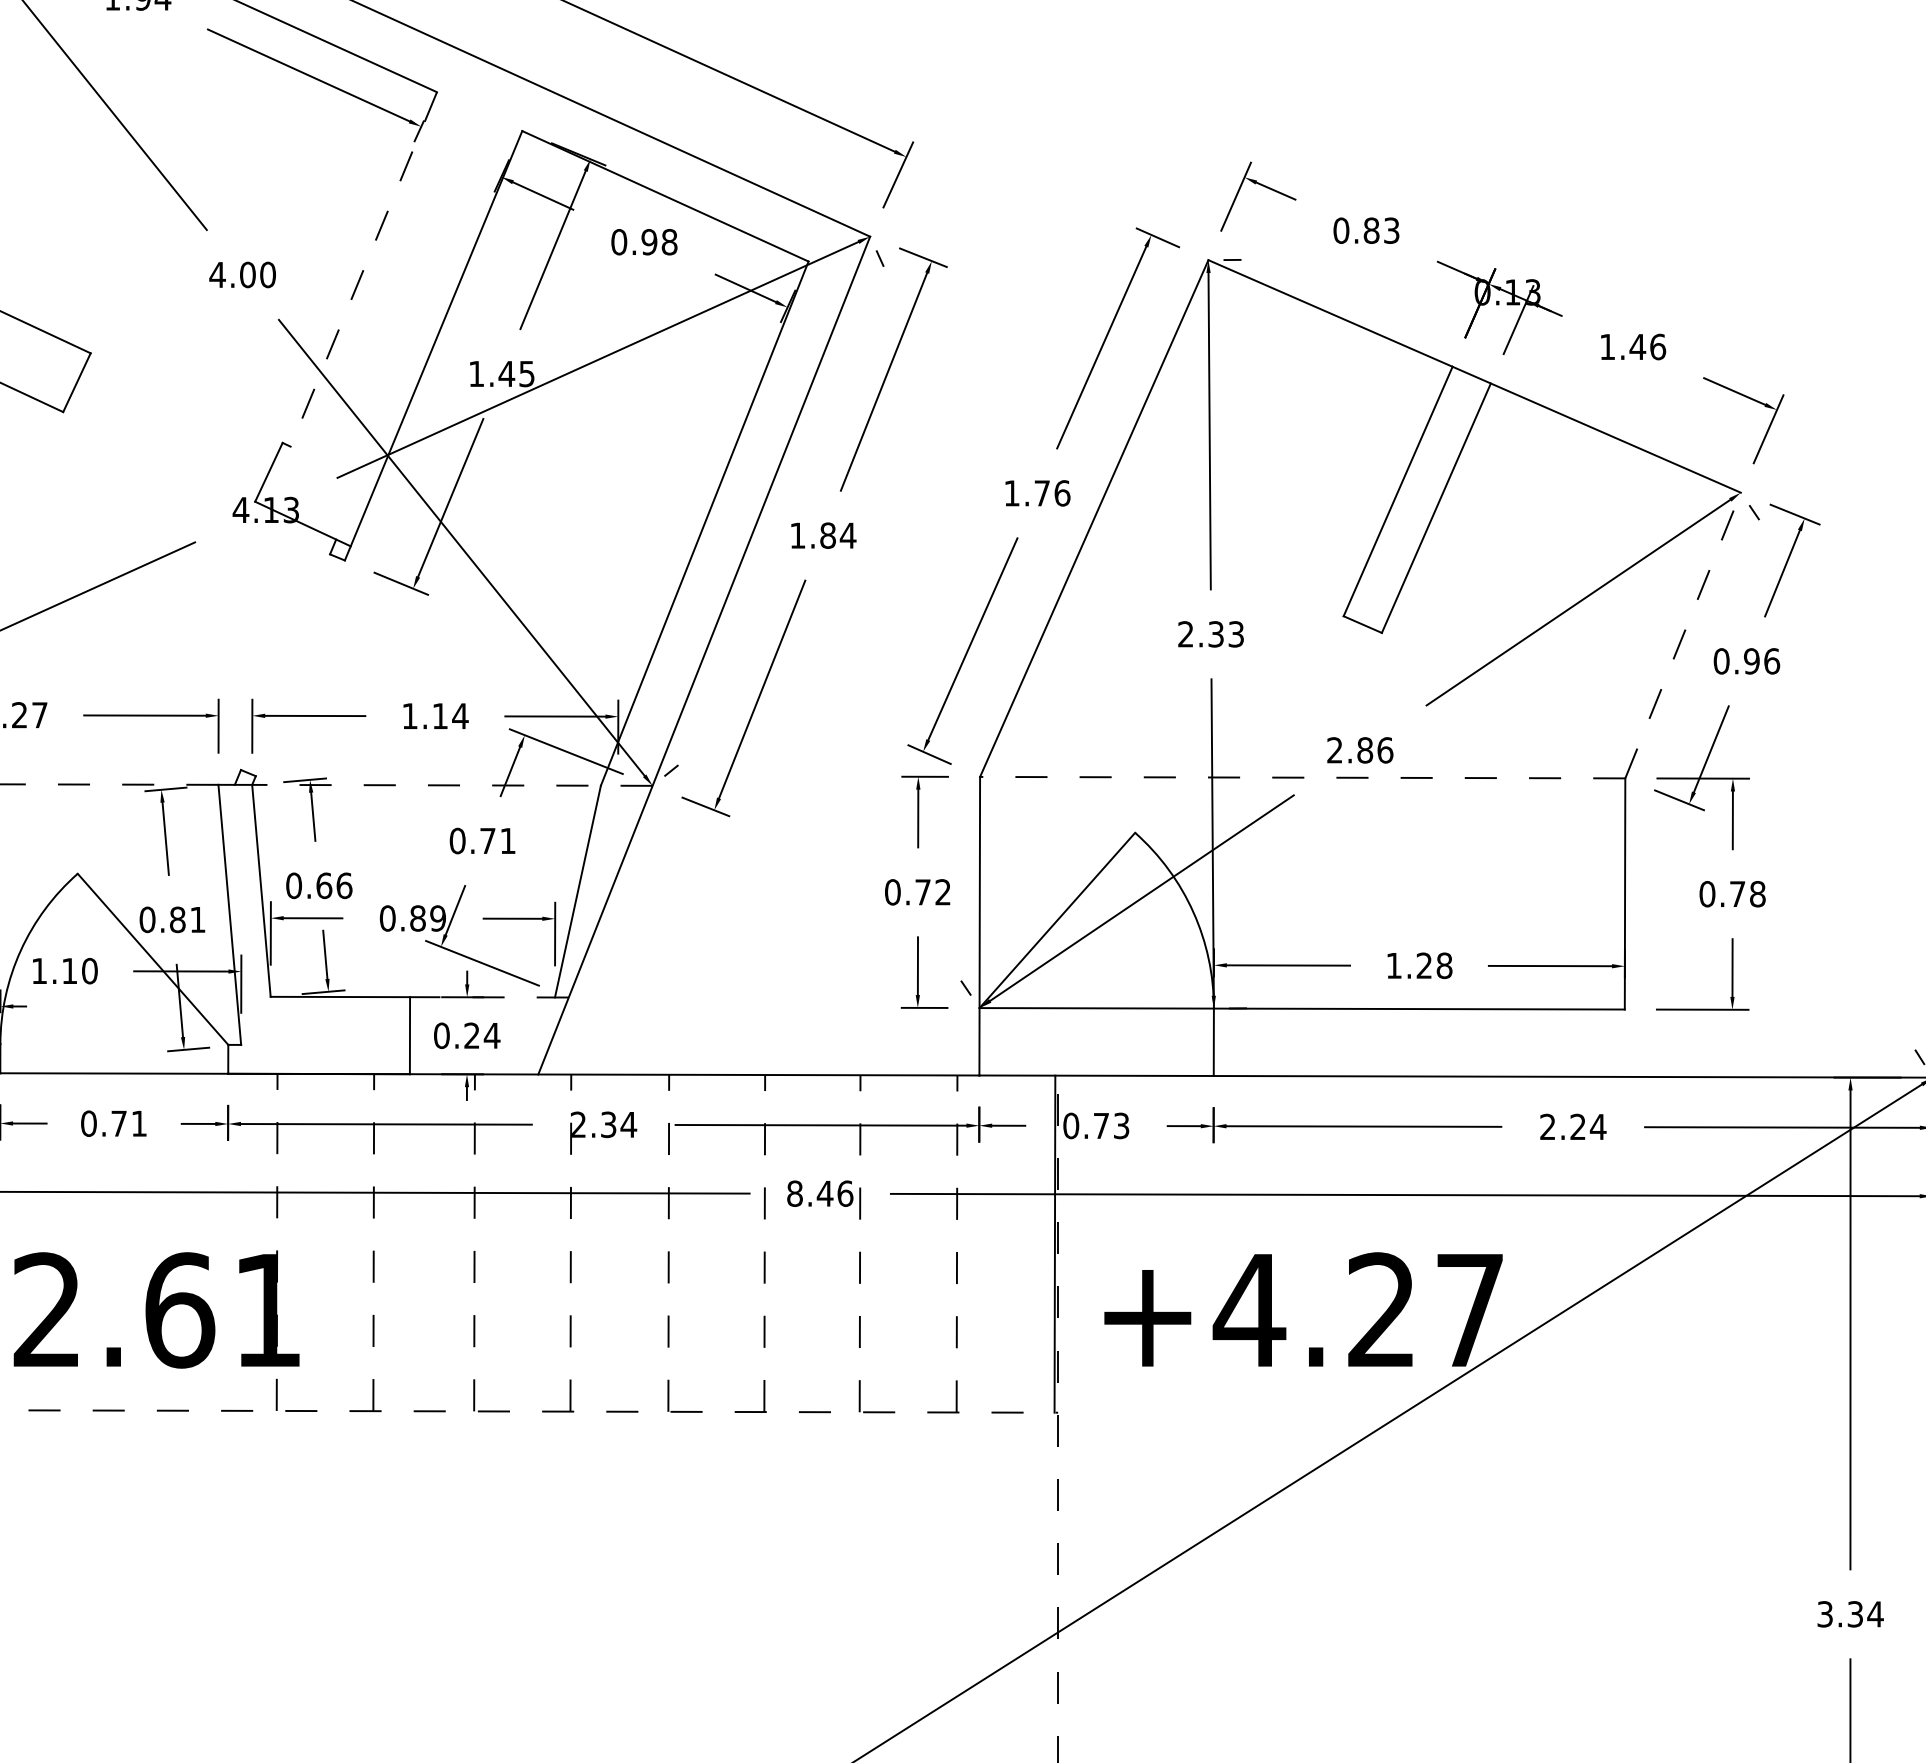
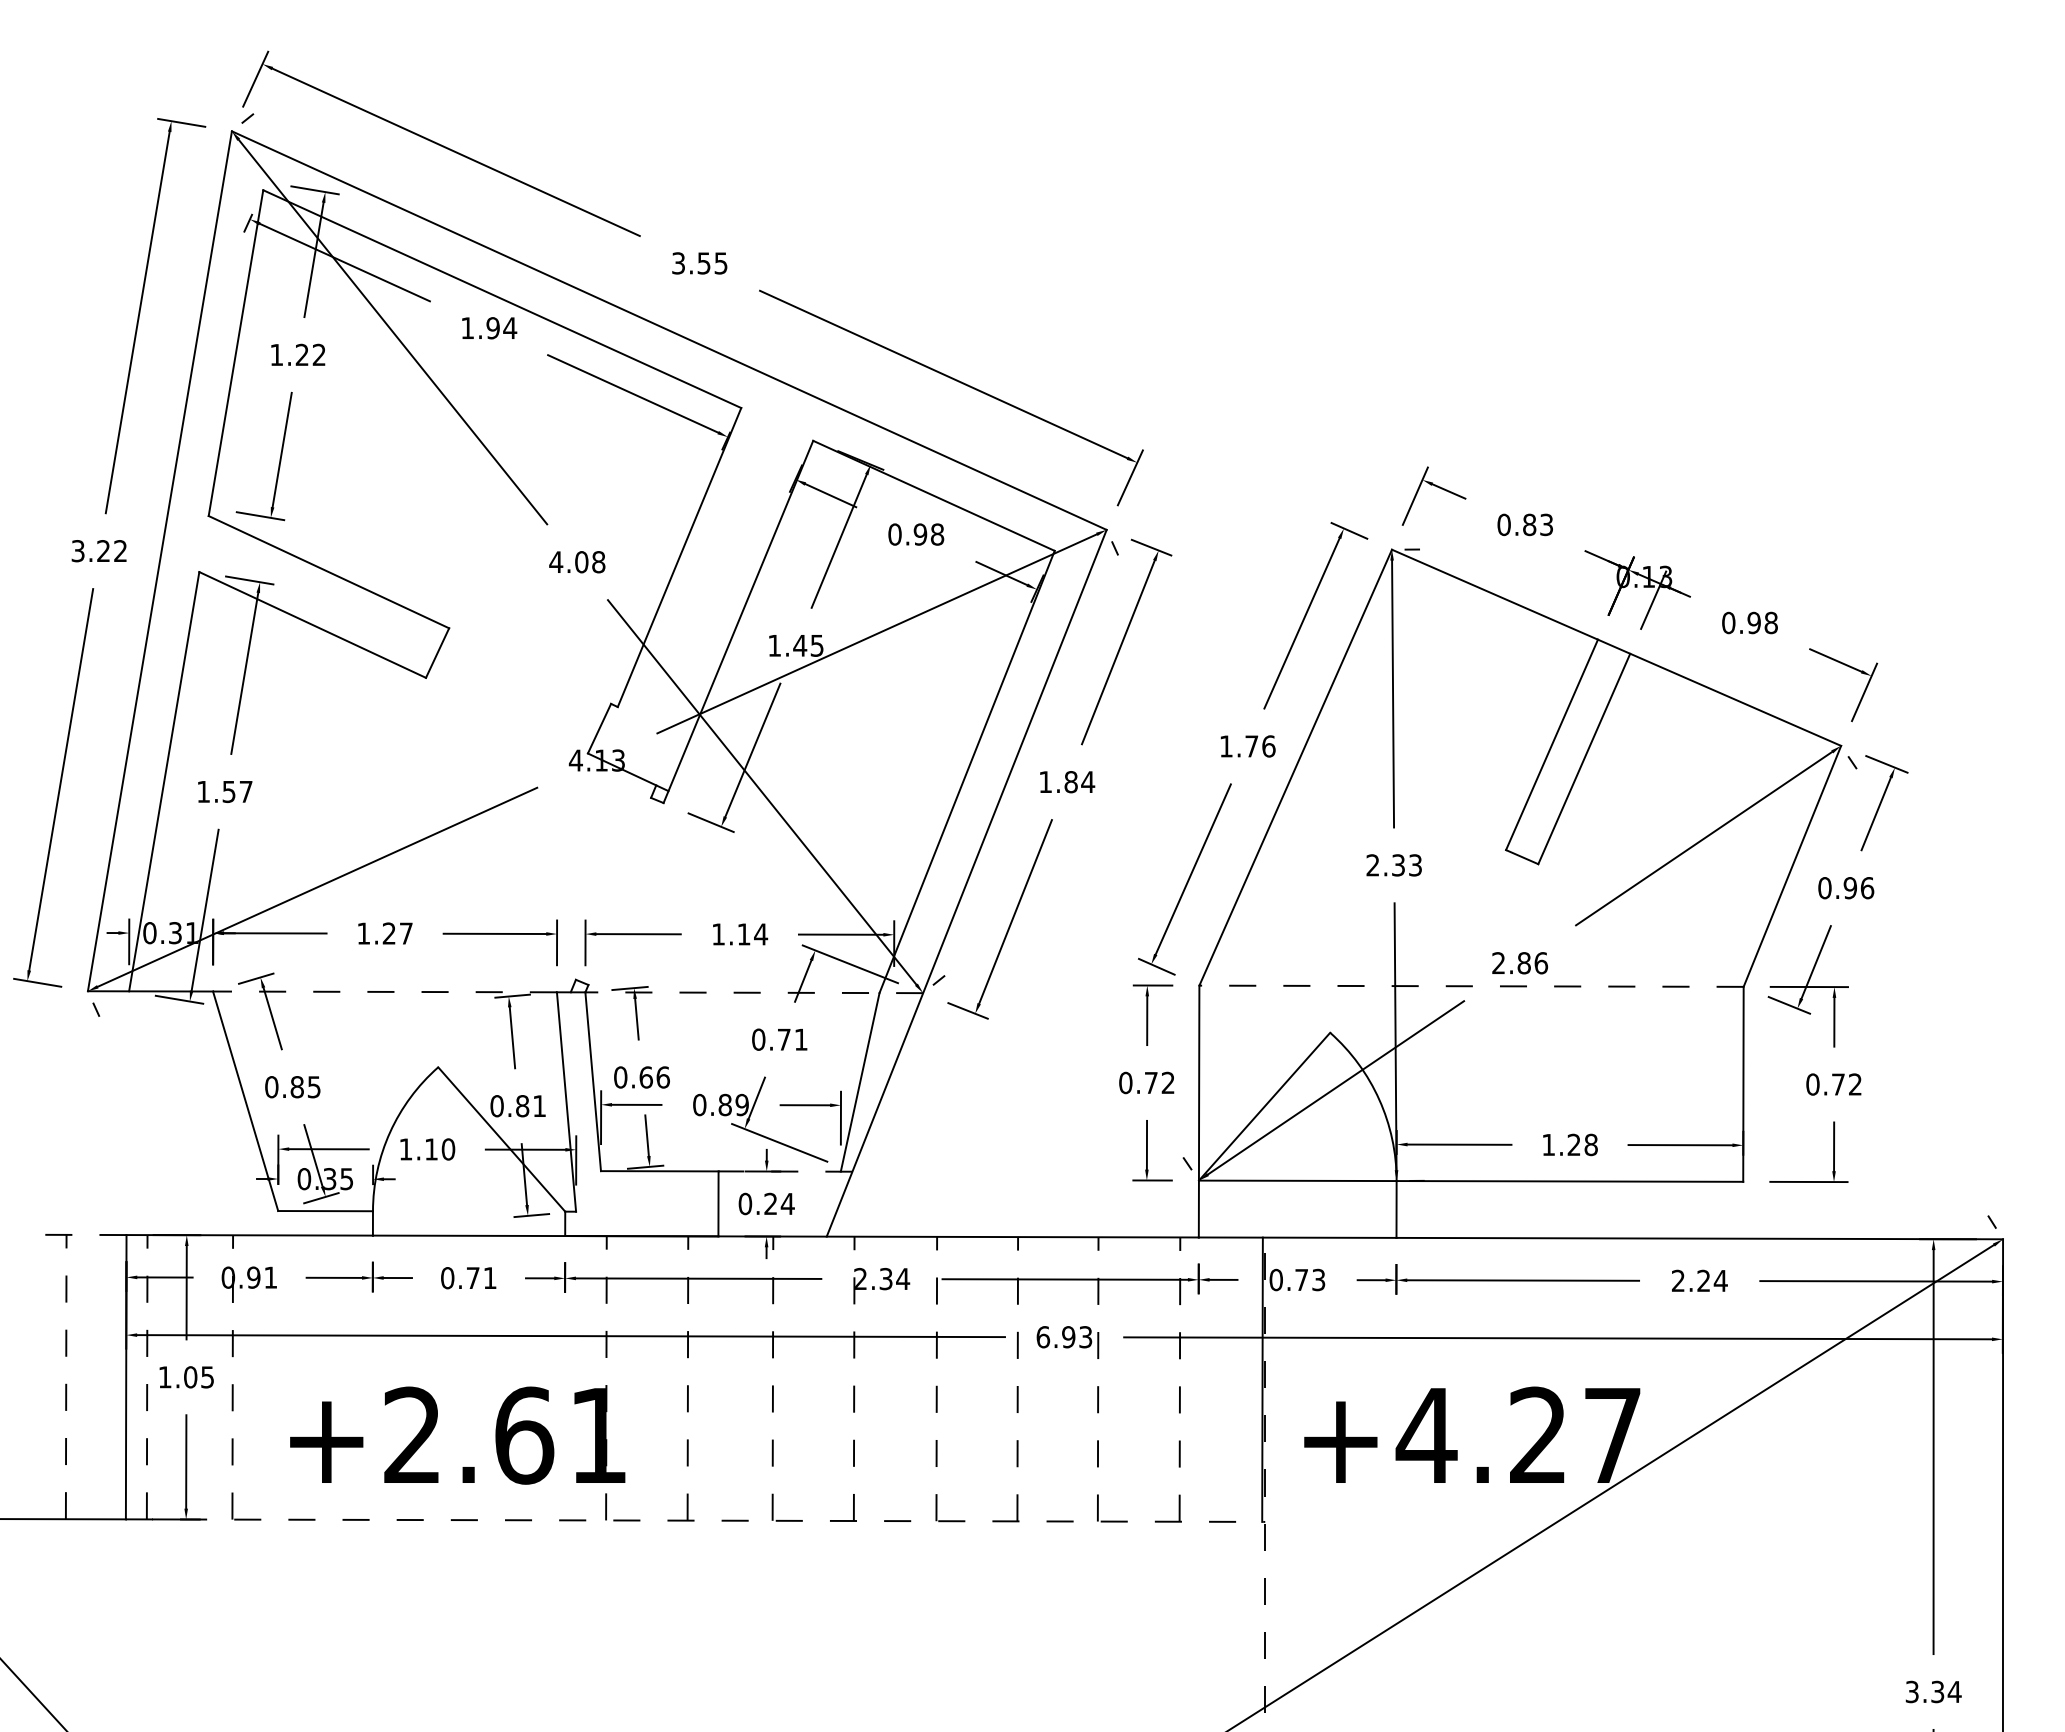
line: (363, 269) -> (679, 557), dashed -> solid
text: (267, 275) -> (598, 562), 4.00 -> 4.08
text: (1633, 346) -> (1750, 622), 1.46 -> 0.98
line: (1683, 635) -> (1792, 866), dashed -> solid
text: (1757, 894) -> (1855, 1084), 0.78 -> 0.72
text: (820, 1194) -> (1064, 1337), 8.46 -> 6.93

